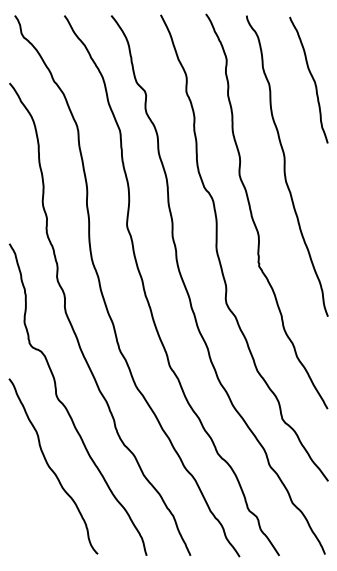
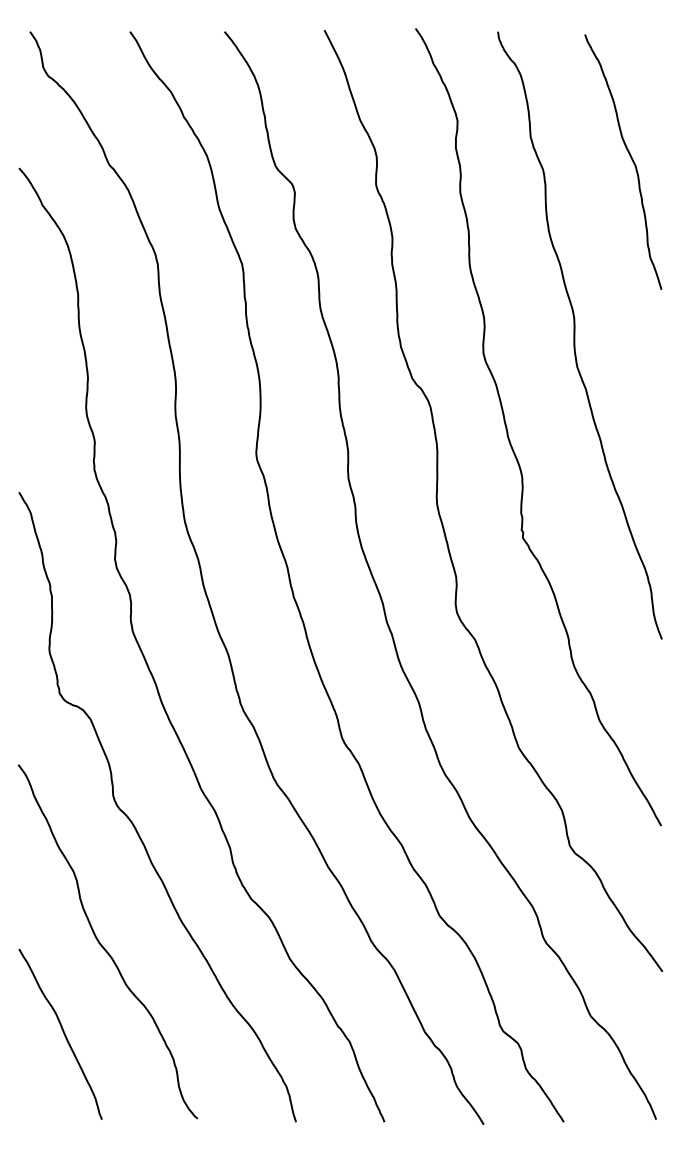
curve: (30, 511) -> (61, 1032), added

